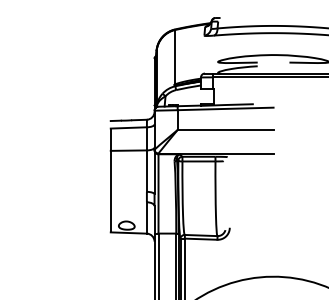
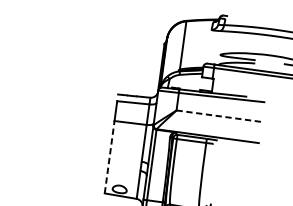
line: (225, 129) -> (219, 115), solid -> dashed
line: (110, 191) -> (109, 157), solid -> dashed

